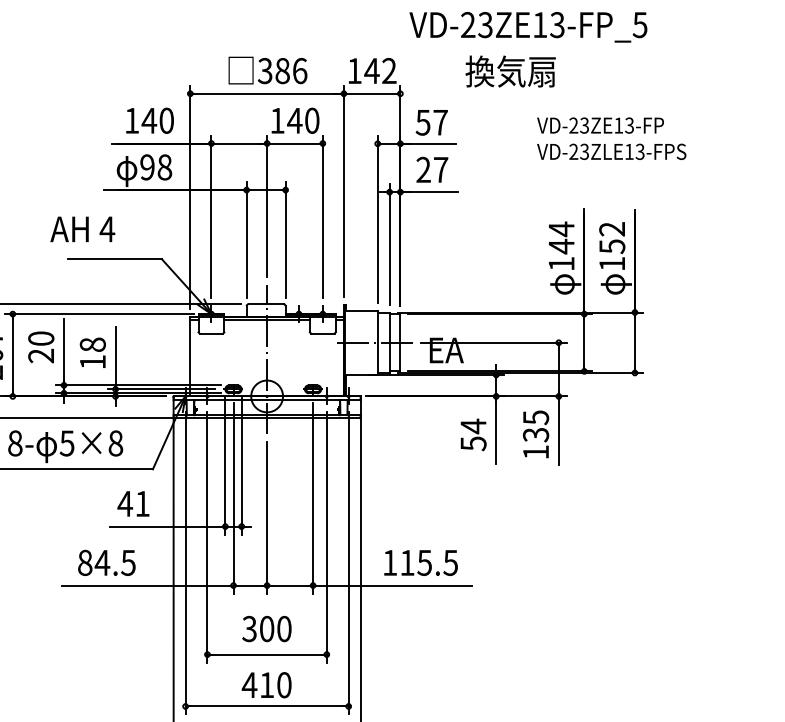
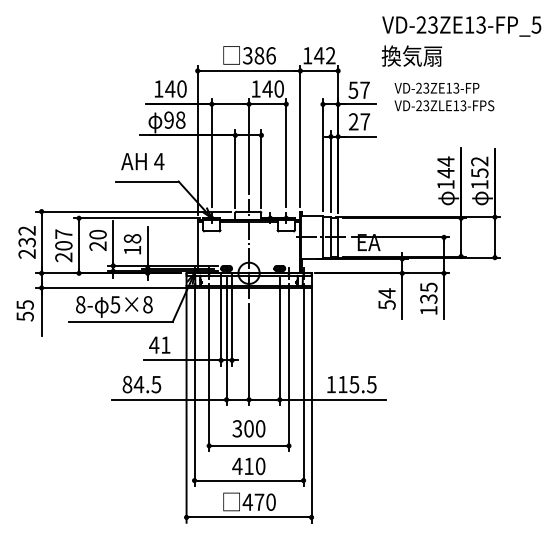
text: (528, 27) -> (461, 26), moved
text: (611, 137) -> (444, 96), moved
text: (82, 229) -> (142, 161), moved

